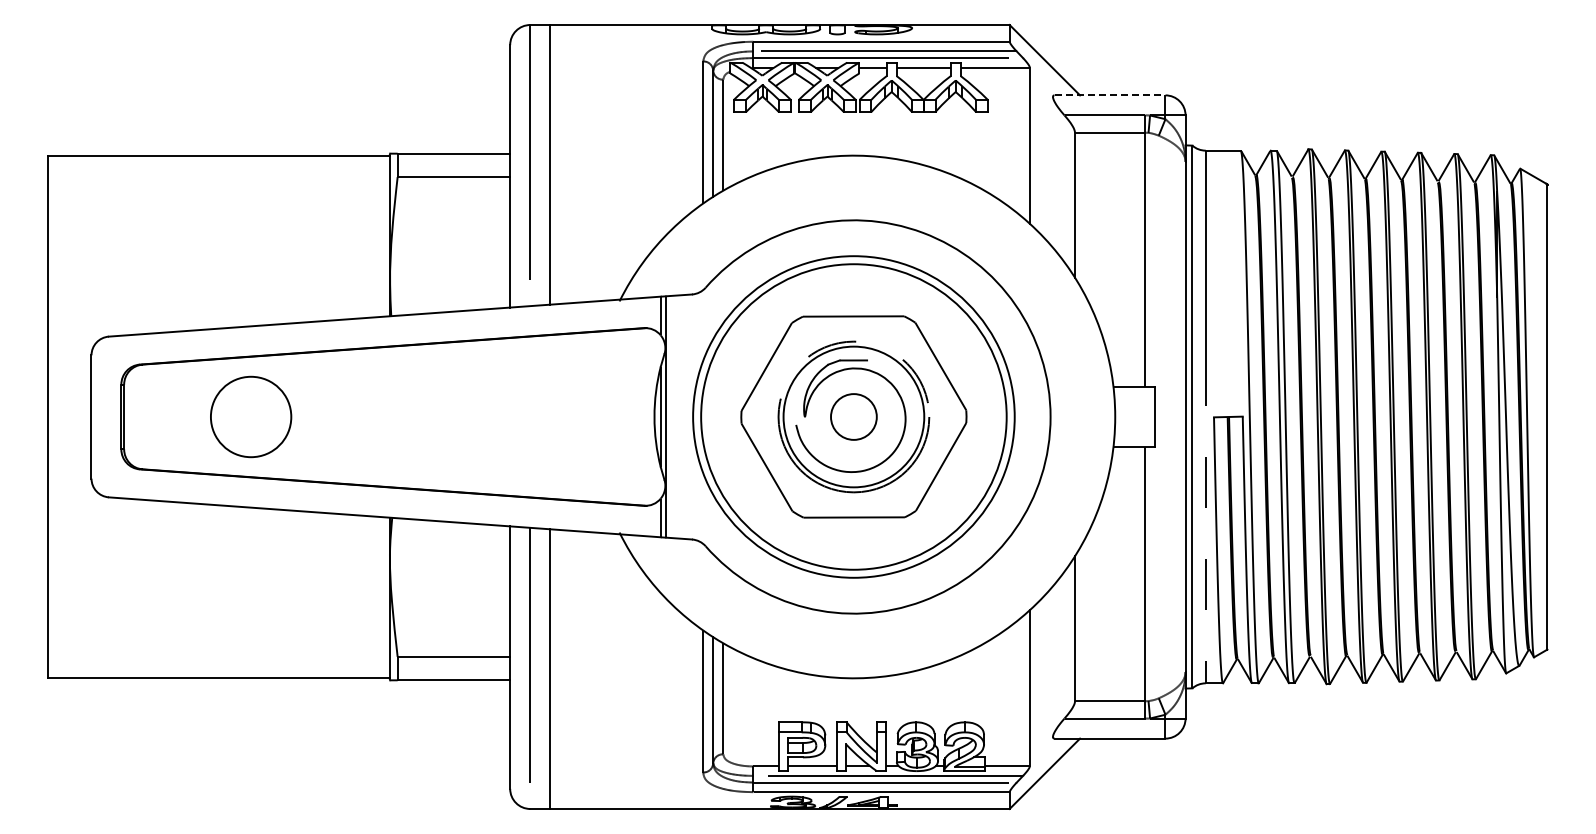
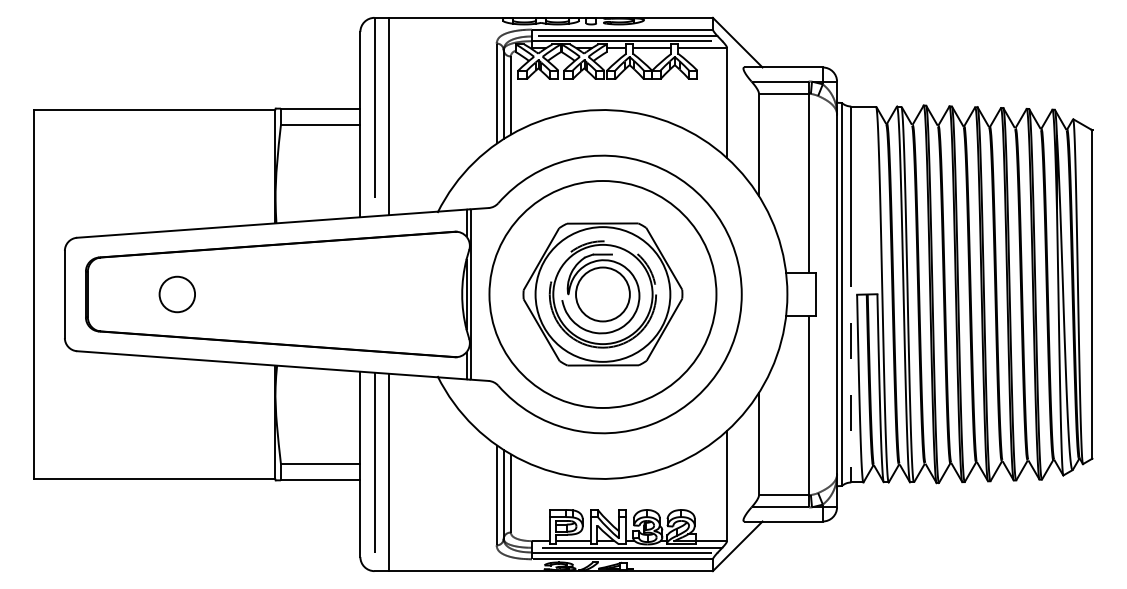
line: (1110, 95) -> (784, 67), dashed -> solid
circle: (250, 416) -> (177, 294), size x0.62
circle: (853, 416) -> (602, 294), size x0.62
circle: (853, 416) -> (602, 294), size x1.67

